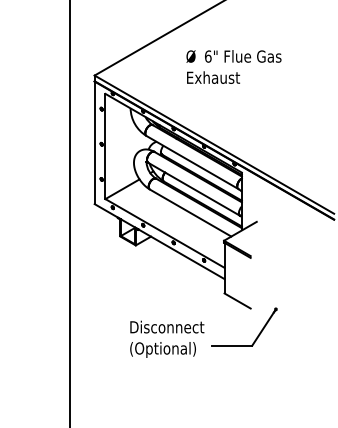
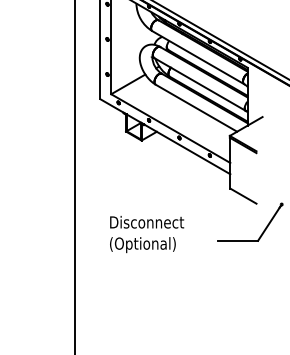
text: (167, 338) -> (147, 233), moved

